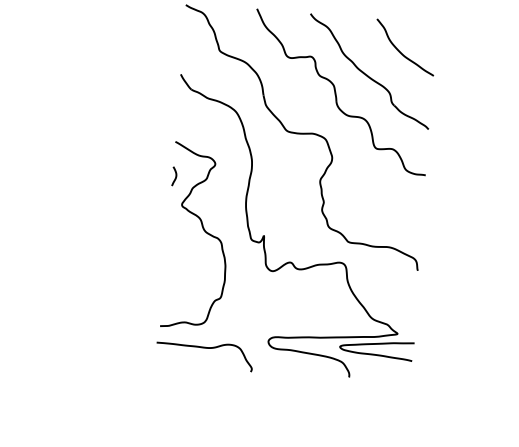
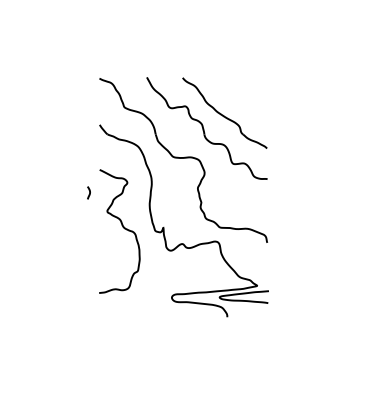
curve: (400, 50) -> (244, 97), removed
curve: (175, 175) -> (89, 192), moved
curve: (205, 348) -> (130, 305), removed

